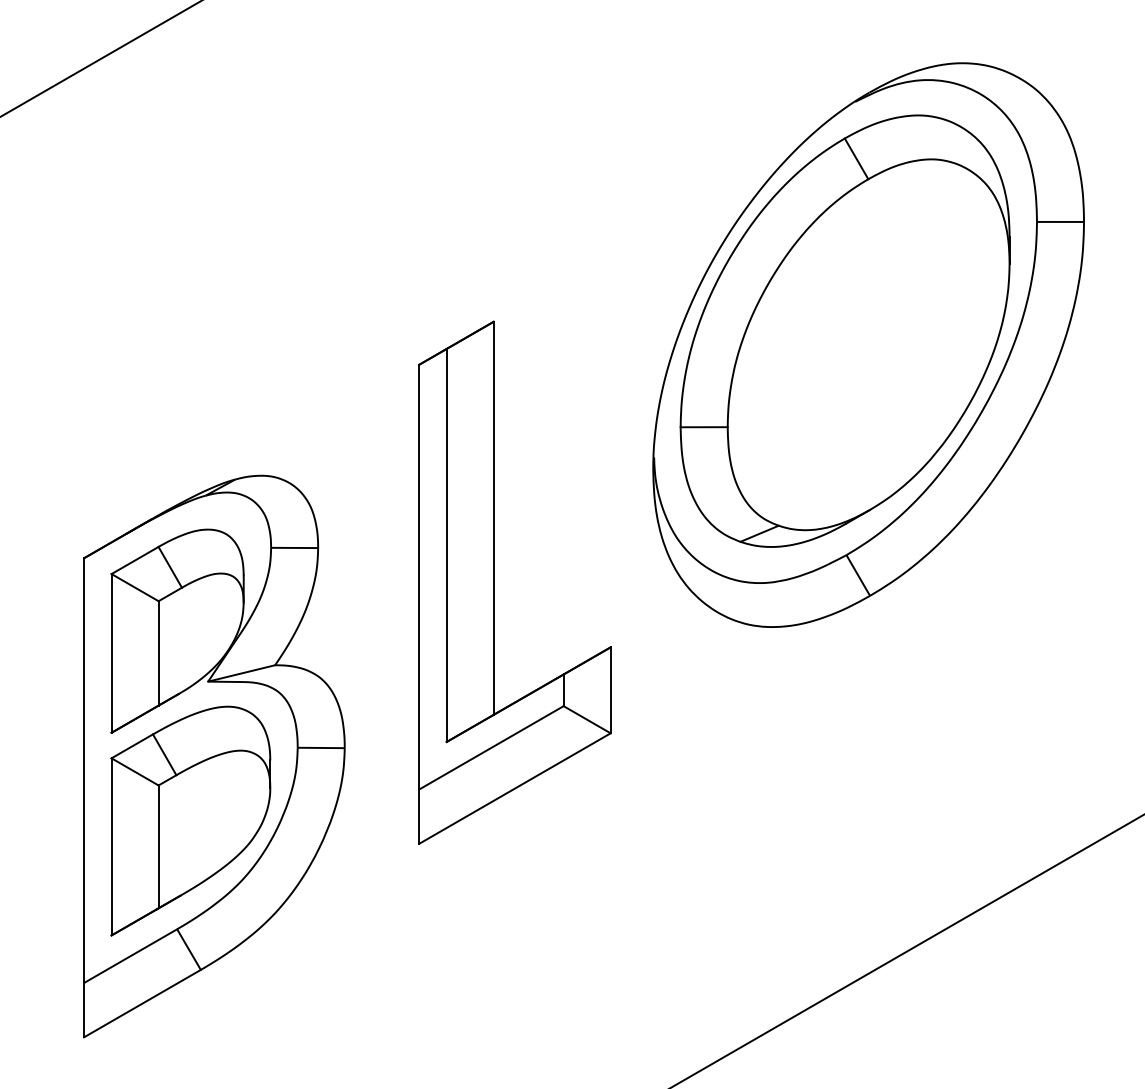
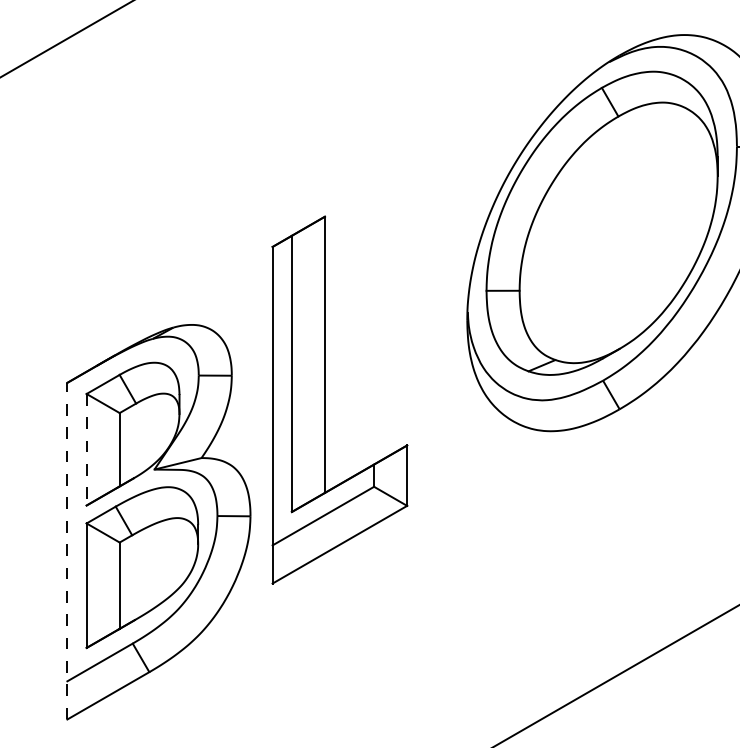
part: (494, 582) -> (325, 399), moved
line: (111, 653) -> (86, 449), solid -> dashed
line: (84, 797) -> (67, 550), solid -> dashed

